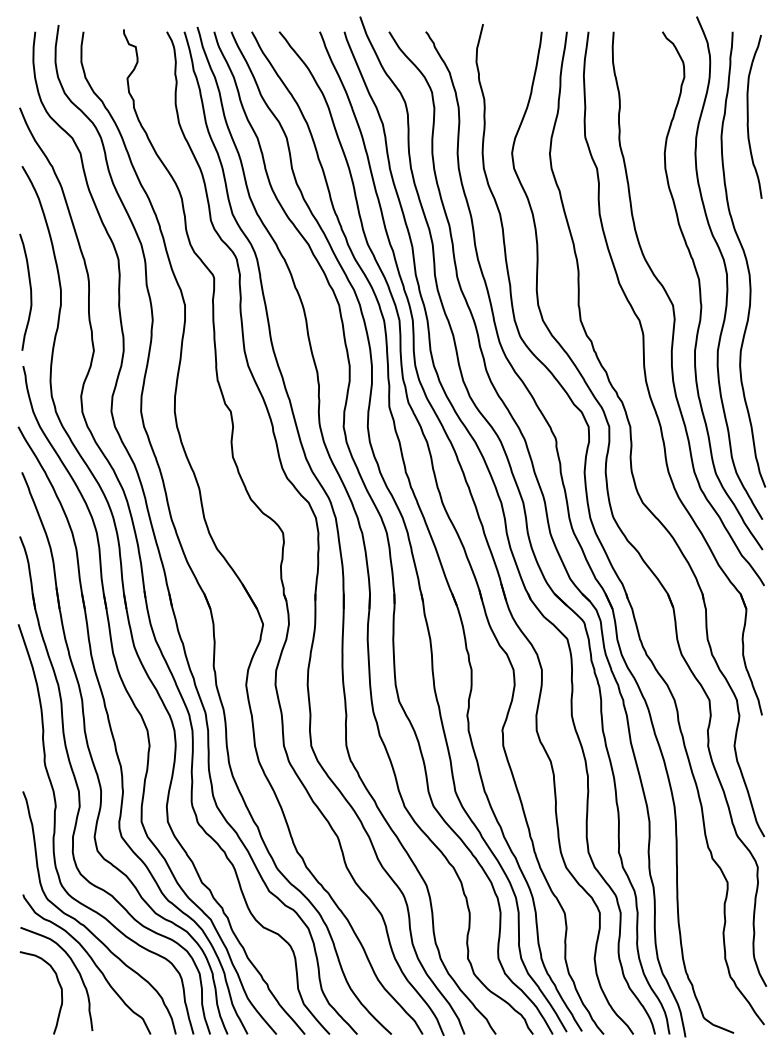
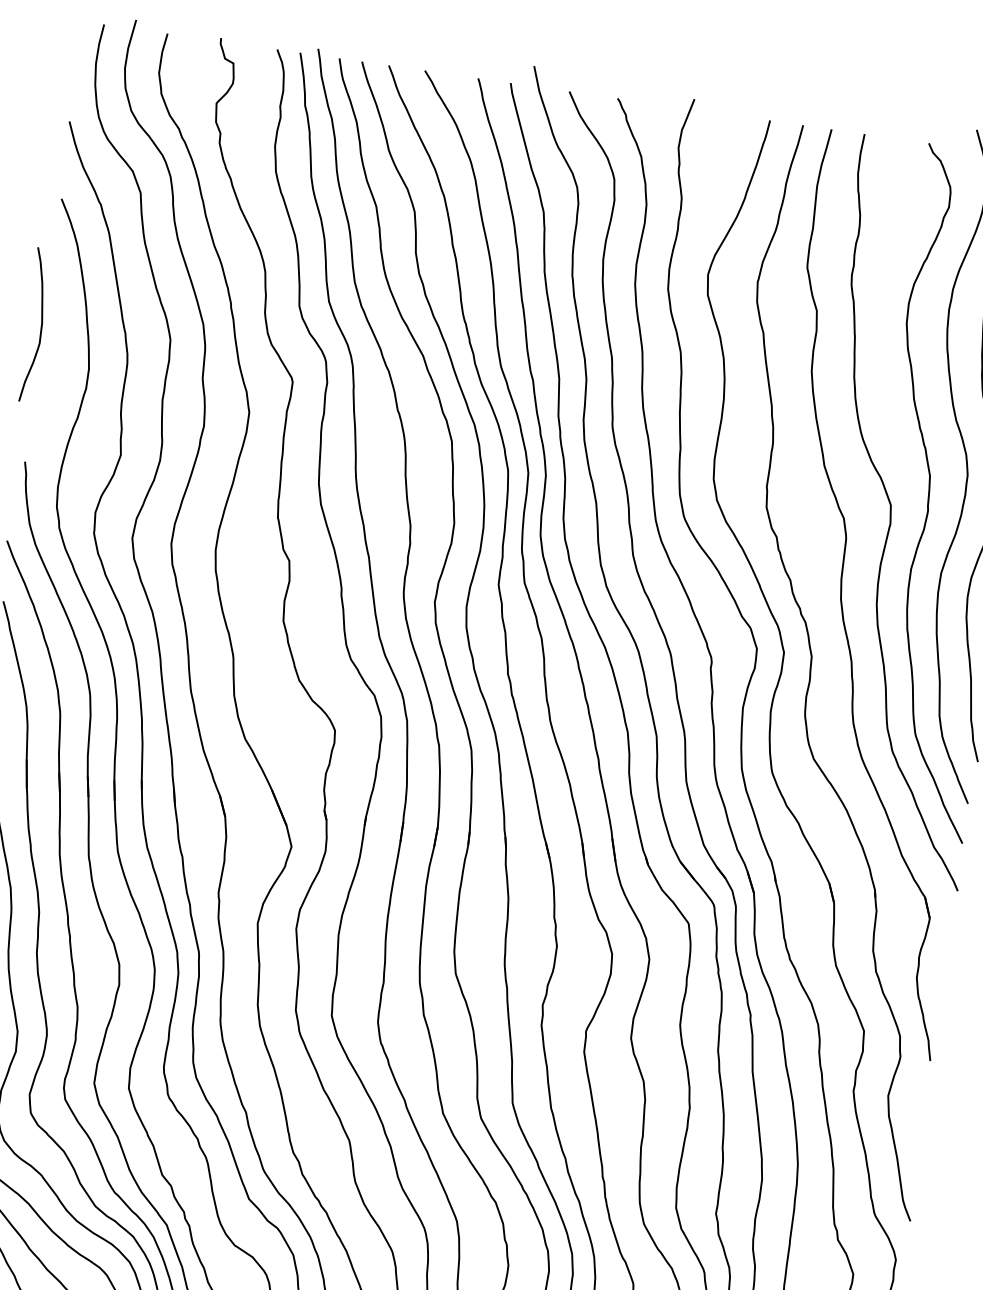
curve: (30, 291) -> (41, 325), moved

